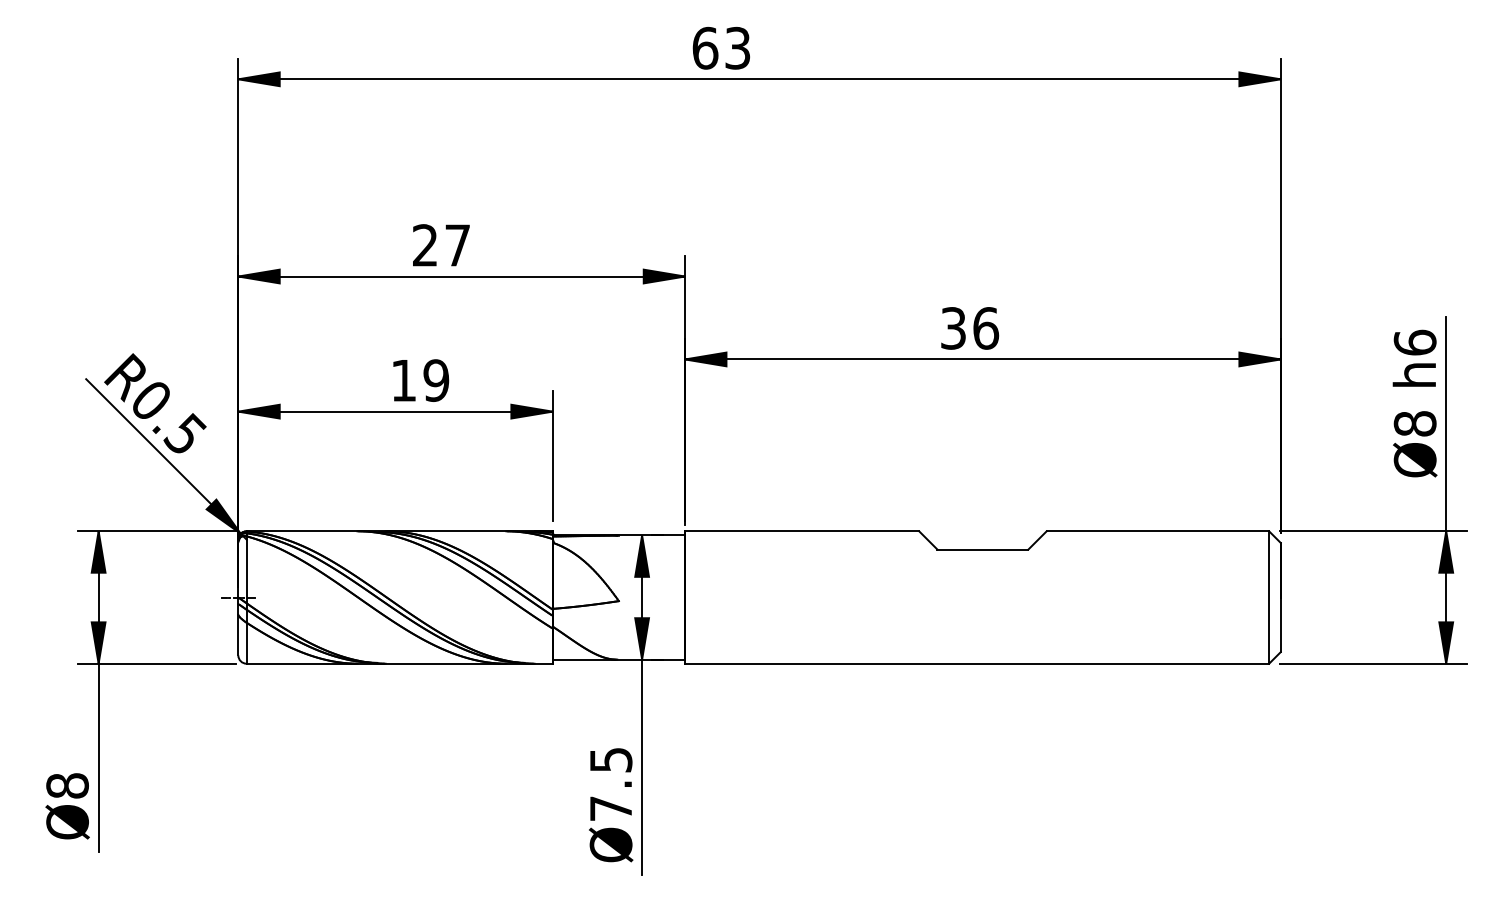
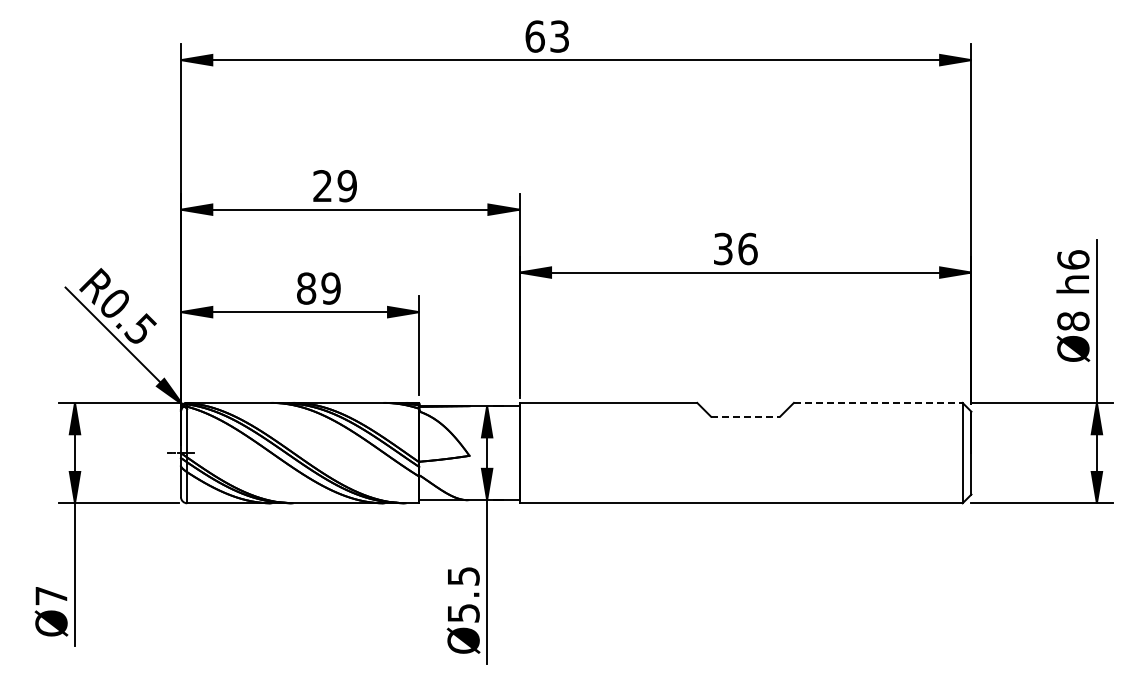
text: (456, 245) -> (346, 186), 27 -> 29
text: (403, 380) -> (306, 288), 19 -> 89
line: (1158, 530) -> (878, 402), solid -> dashed
line: (982, 549) -> (745, 416), solid -> dashed
text: (67, 785) -> (51, 595), Ø8 -> Ø7
text: (610, 809) -> (463, 613), Ø7.5 -> Ø5.5

